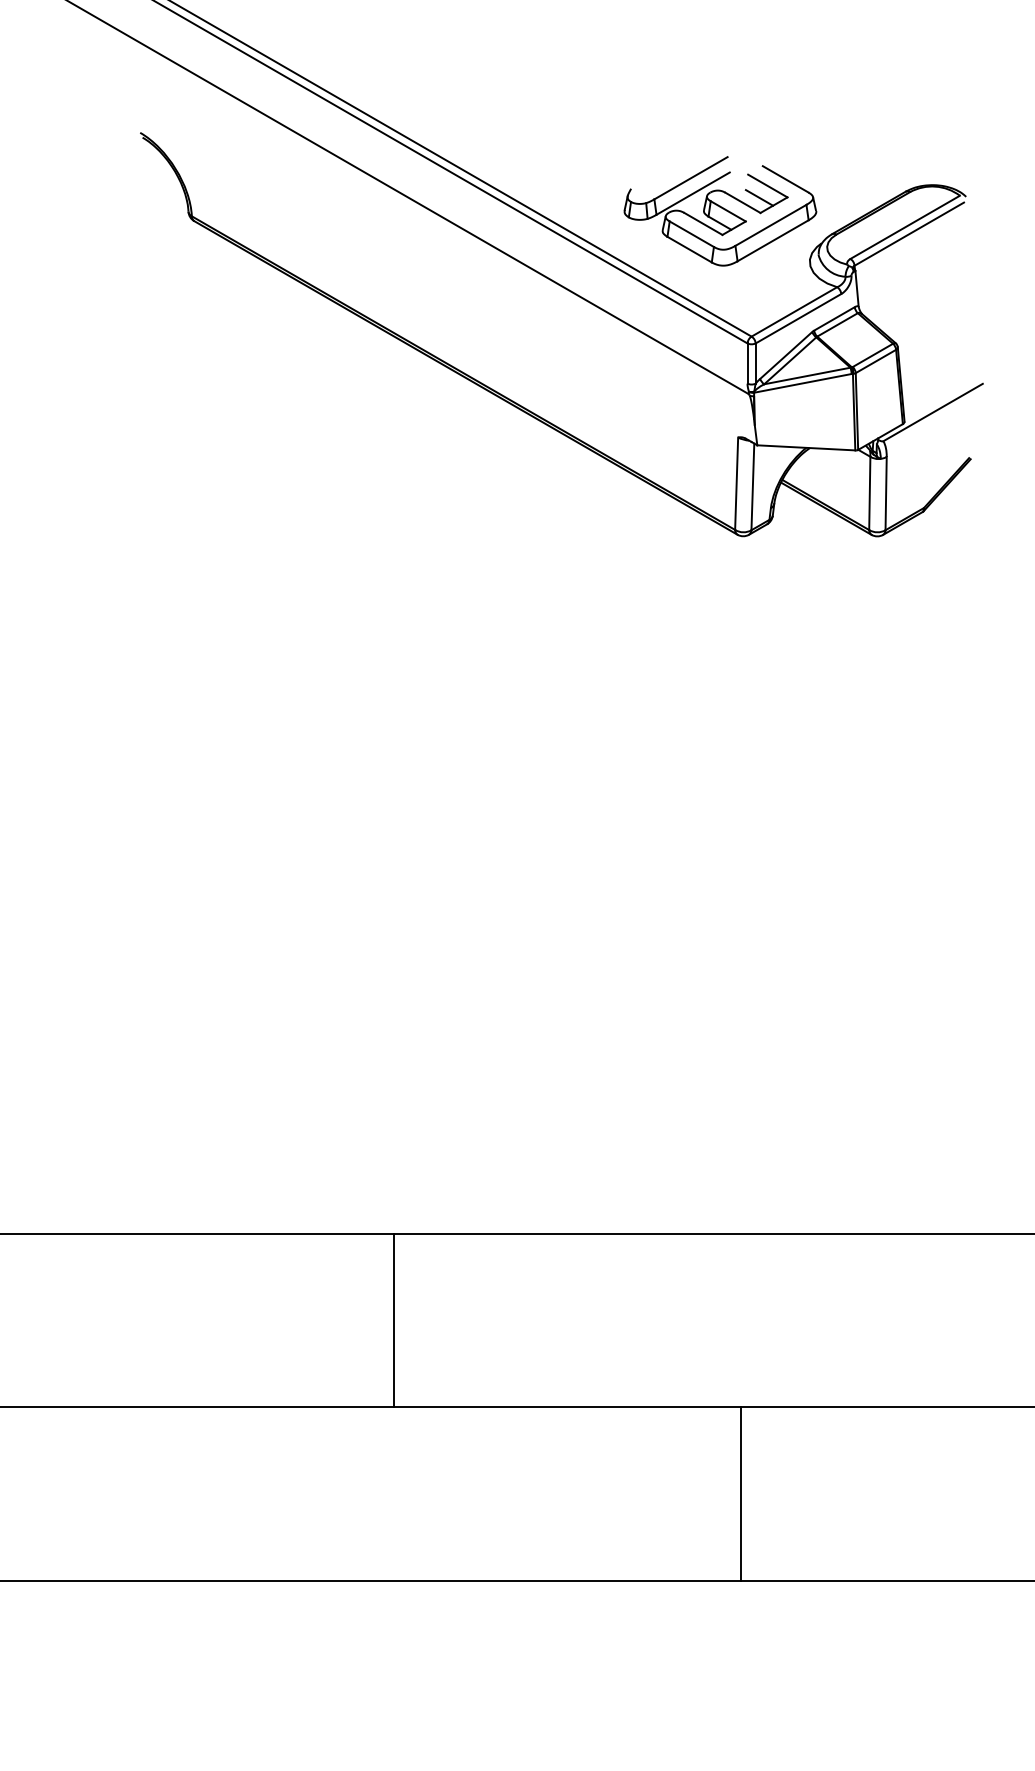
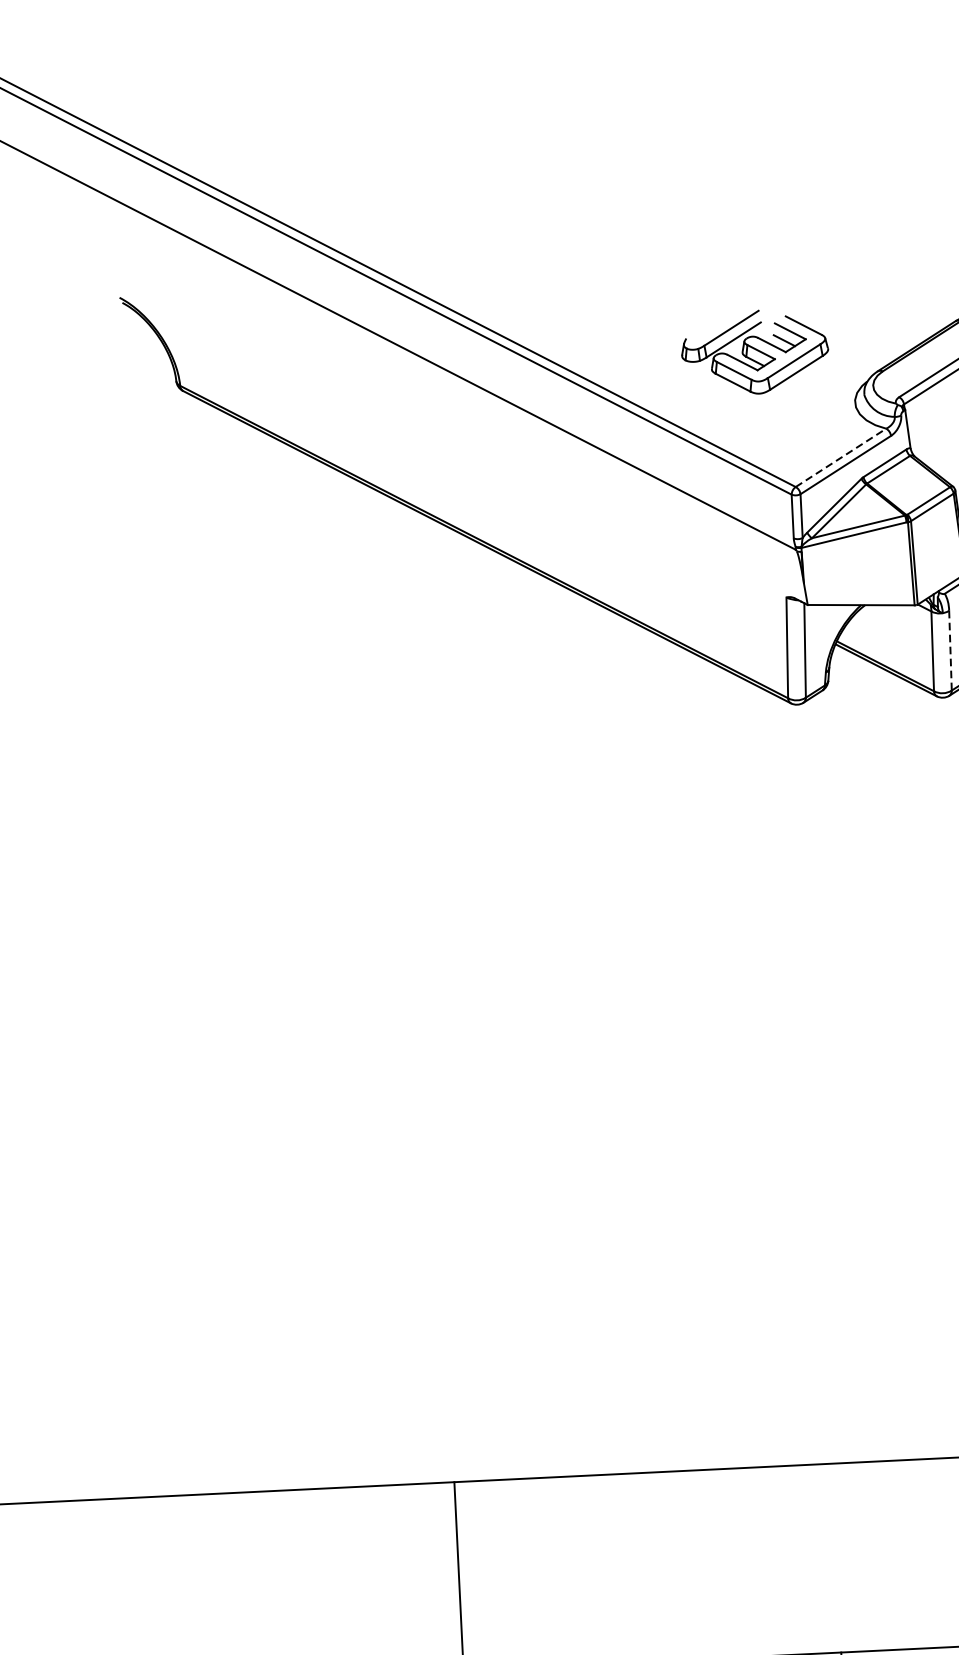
part: (720, 211) -> (755, 352), size x0.7
line: (794, 311) -> (841, 457), solid -> dashed
line: (886, 493) -> (950, 650), solid -> dashed

